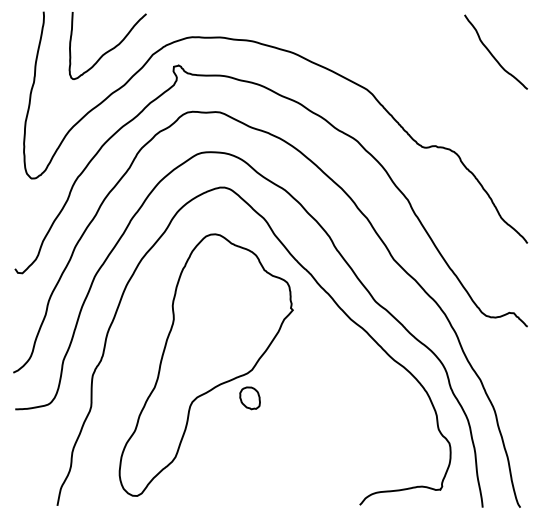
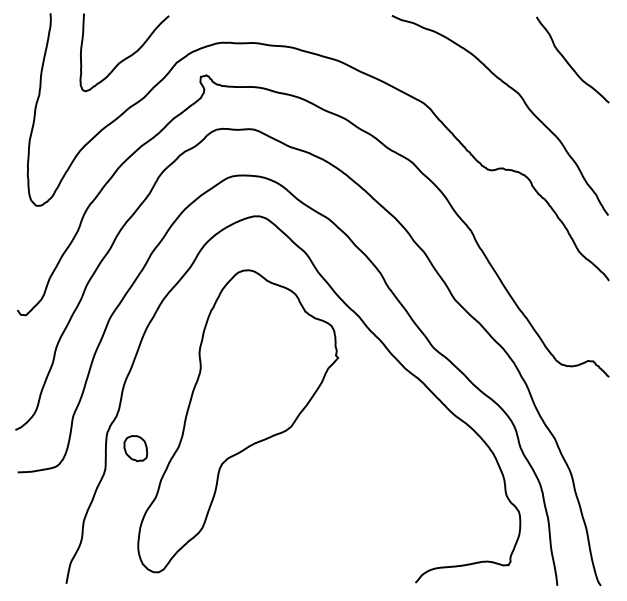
curve: (451, 86) -> (521, 99), added
part: (249, 398) -> (135, 448), moved

